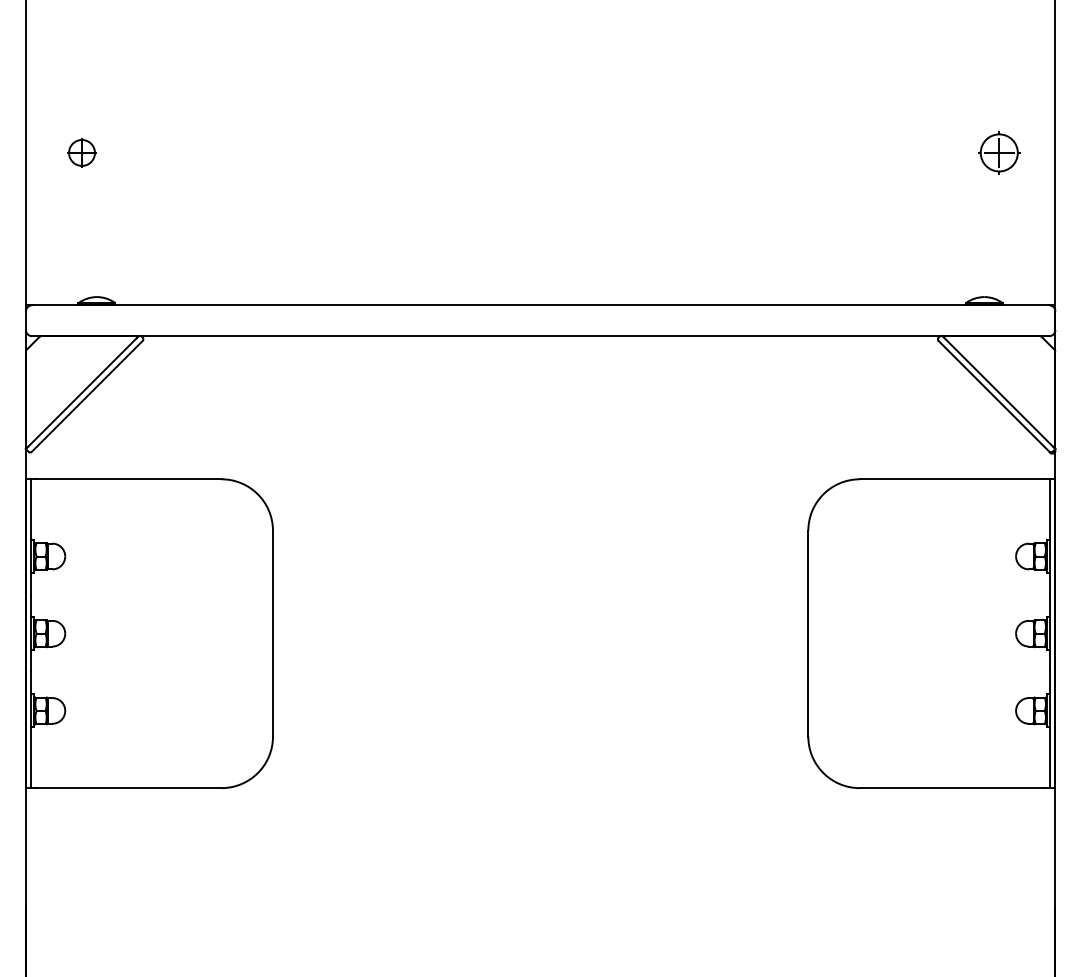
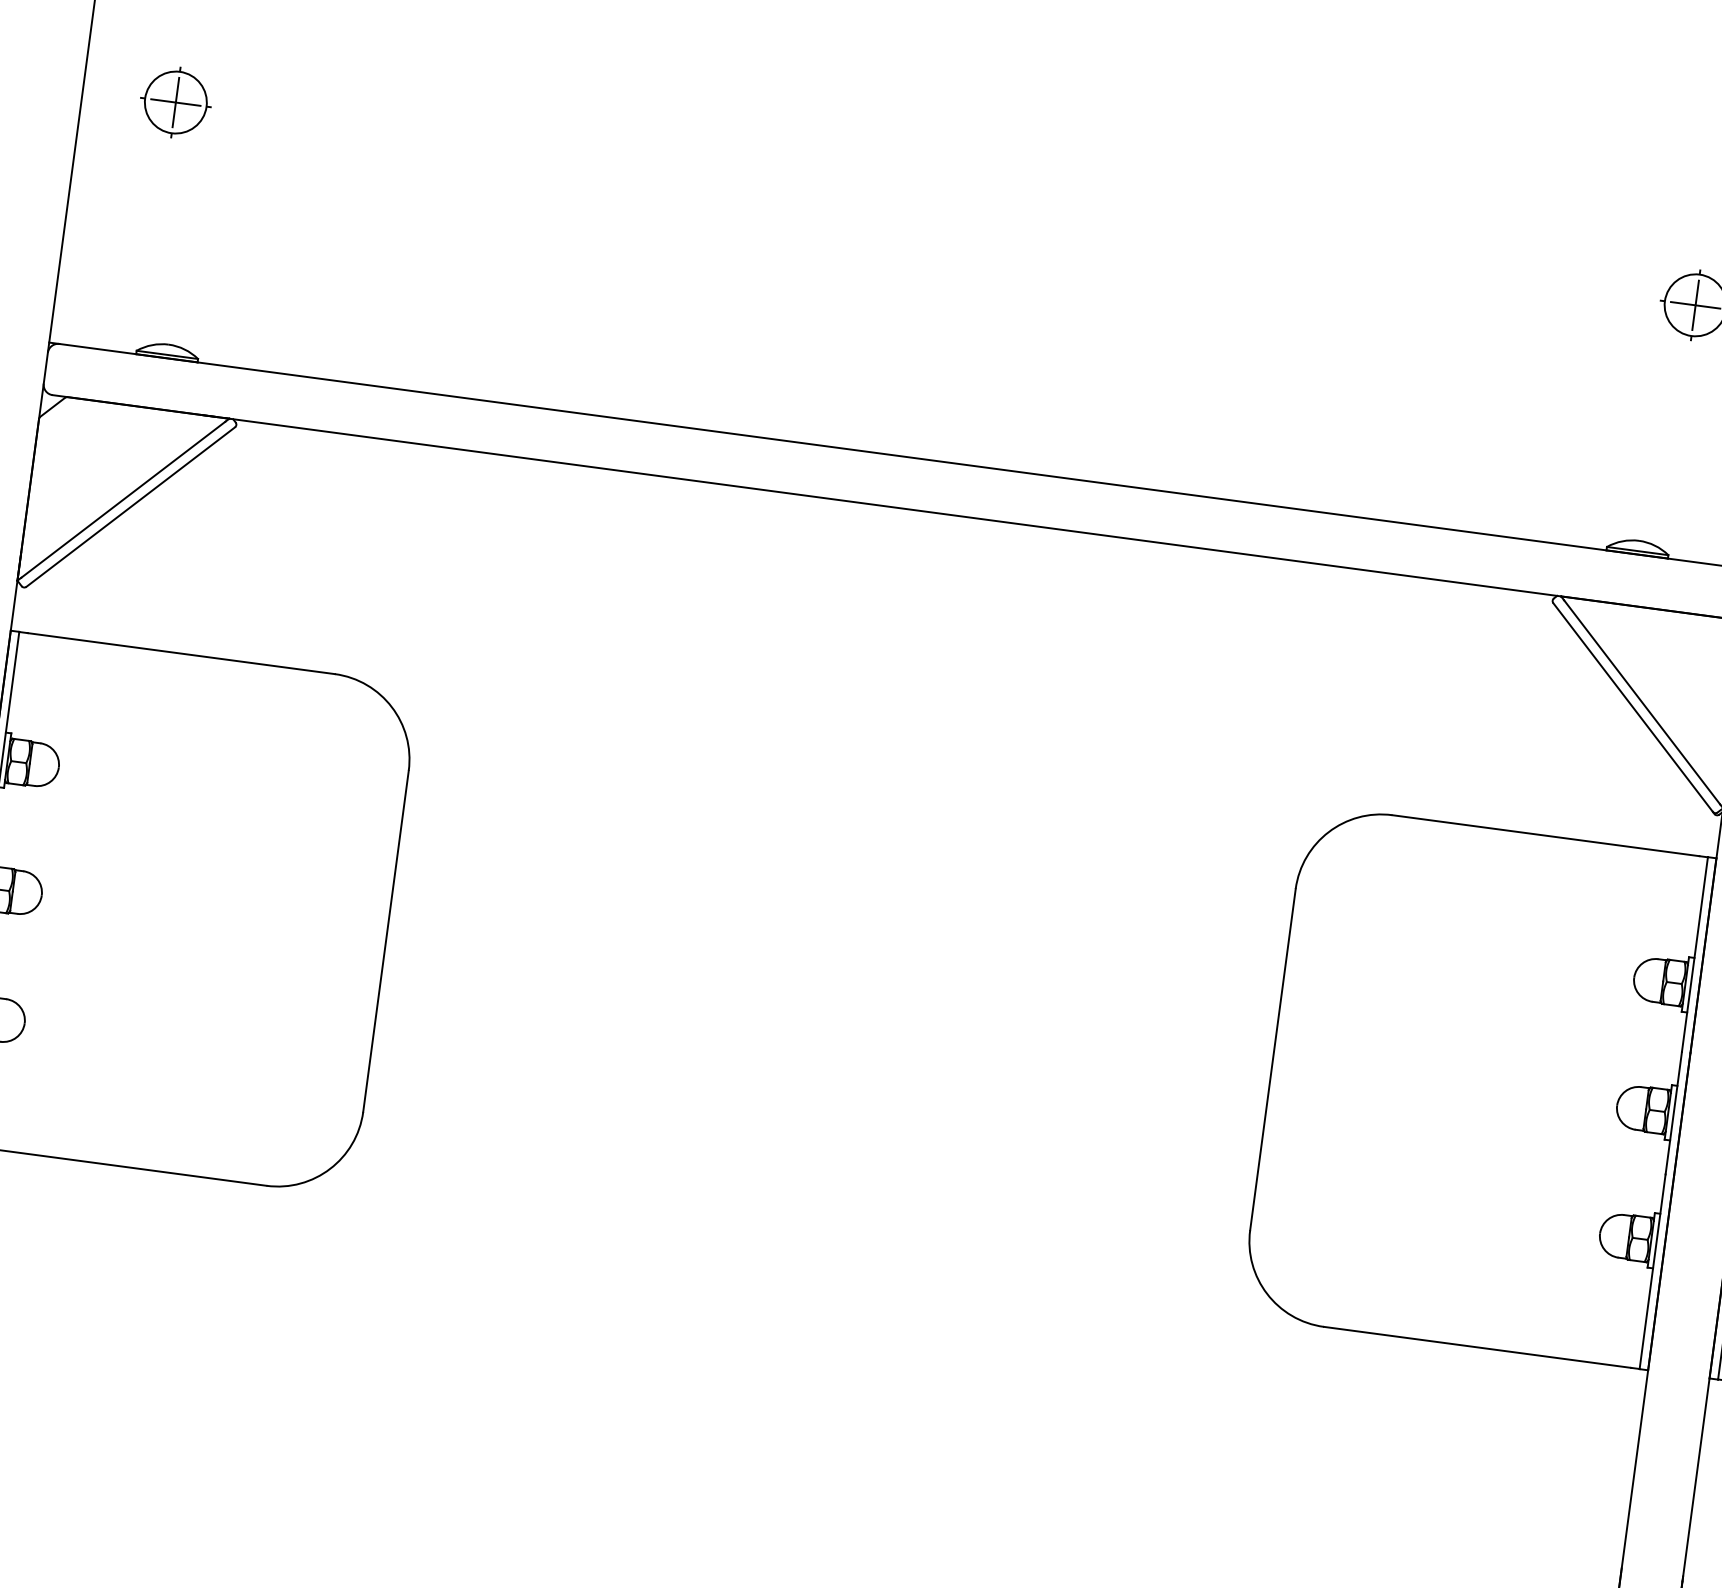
part: (81, 152) -> (175, 101), size x1.43

